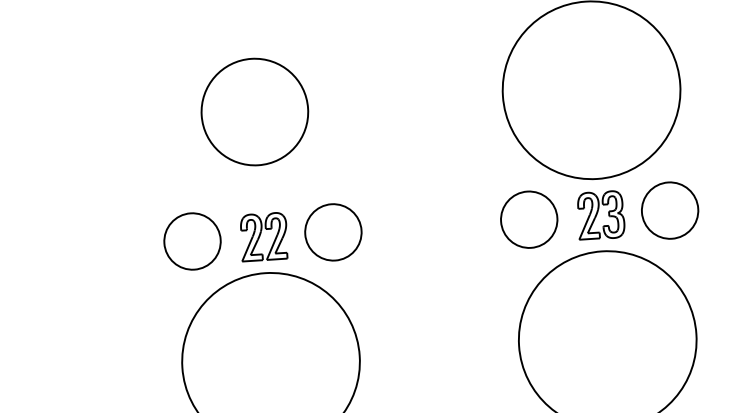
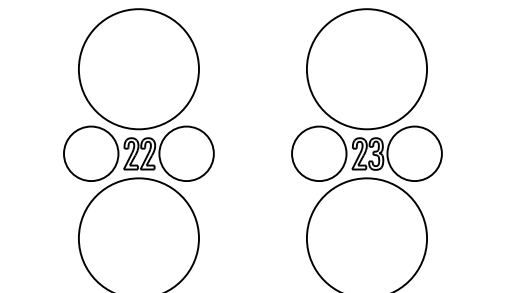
circle: (254, 112) -> (138, 69), size x1.67
circle: (669, 210) -> (414, 153), size x1.43
circle: (529, 219) -> (319, 153), size x1.43
circle: (333, 231) -> (186, 153), size x1.43
circle: (192, 240) -> (91, 153), size x1.43

